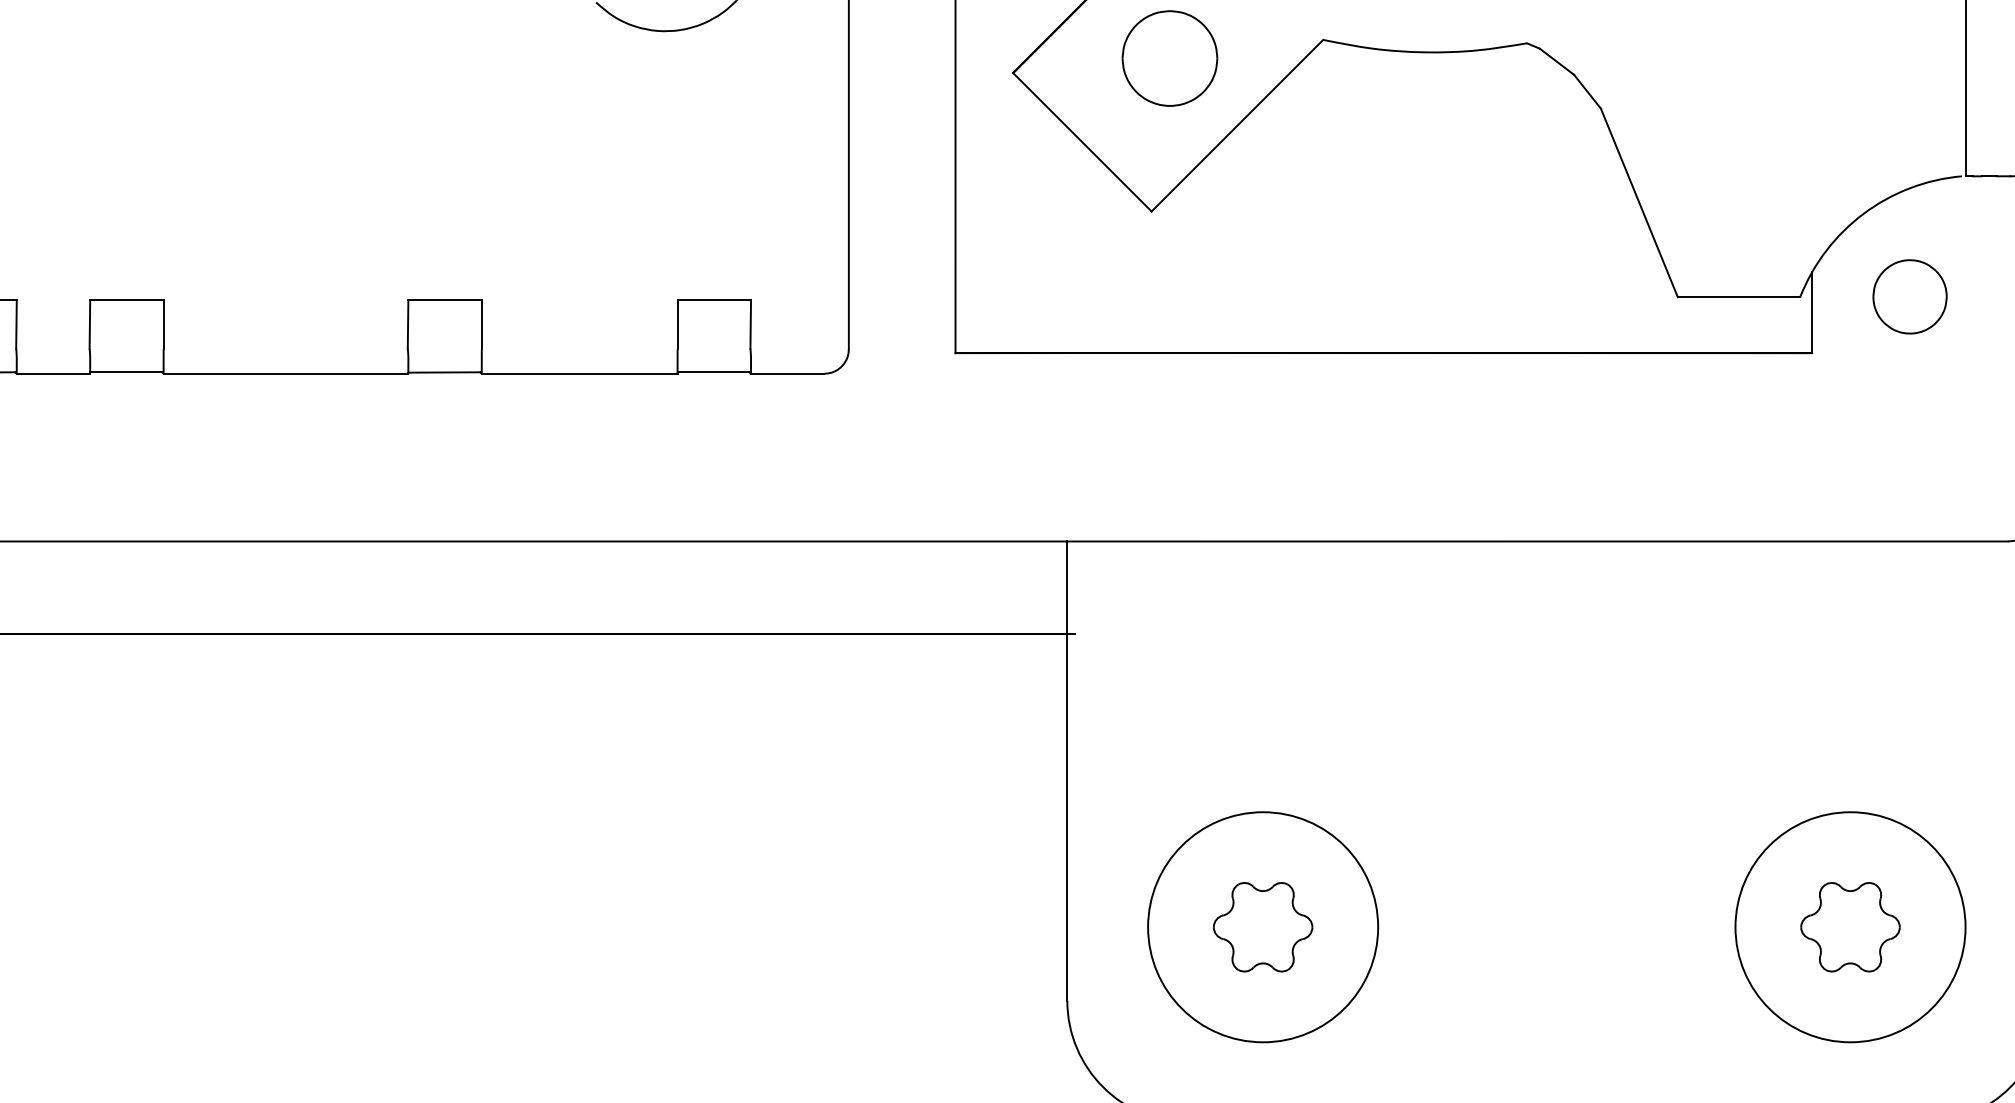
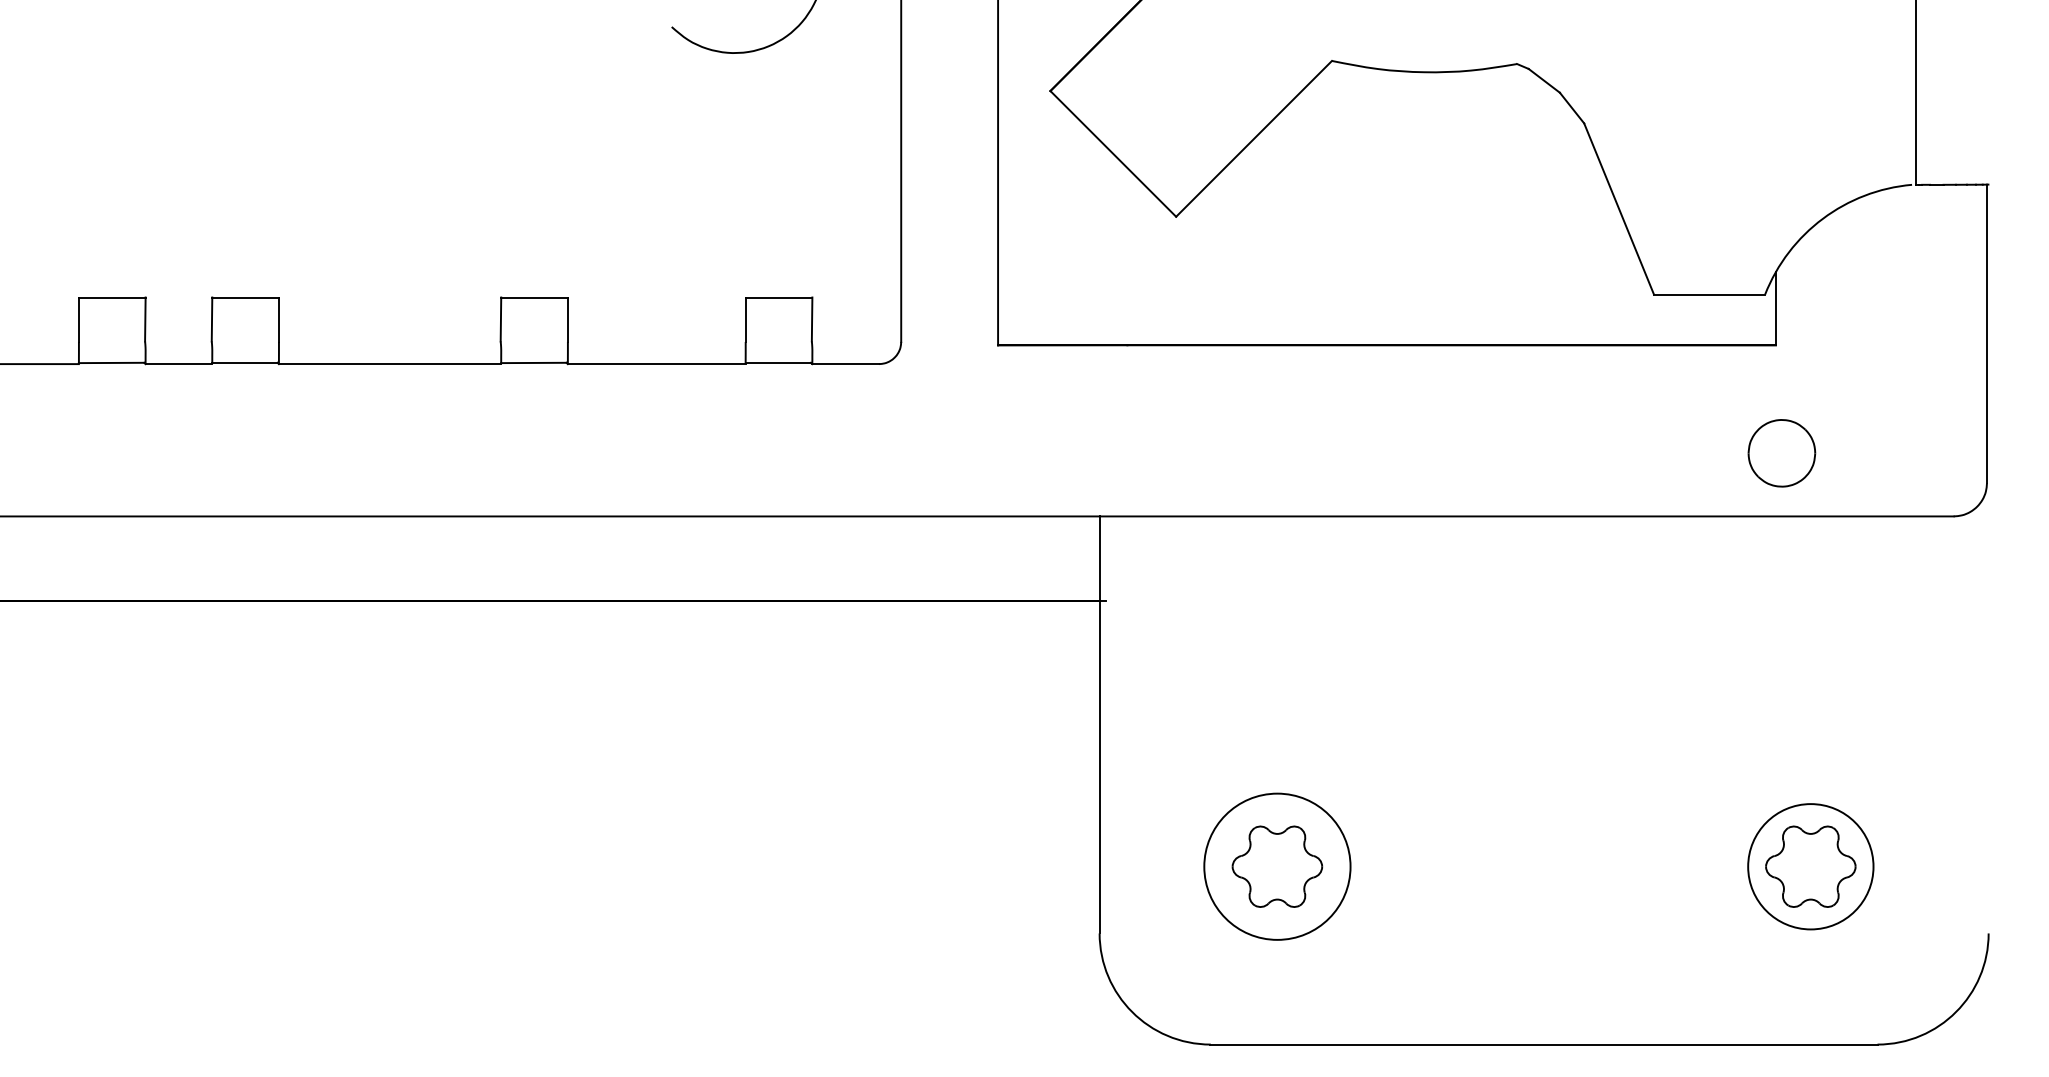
part: (1169, 58) -> (1192, 77), removed
part: (1909, 297) -> (1781, 453), moved
circle: (1262, 926) -> (1276, 866), size x0.7
circle: (1850, 926) -> (1810, 866), size x0.6

